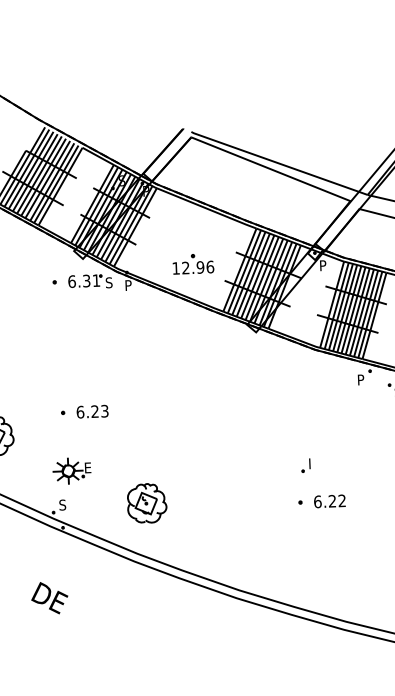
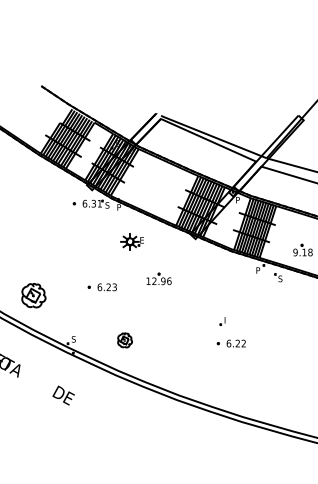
part: (192, 263) -> (158, 278), moved
part: (83, 412) -> (101, 287), moved
part: (70, 470) -> (131, 241), moved
part: (146, 503) -> (124, 340), size x0.6

